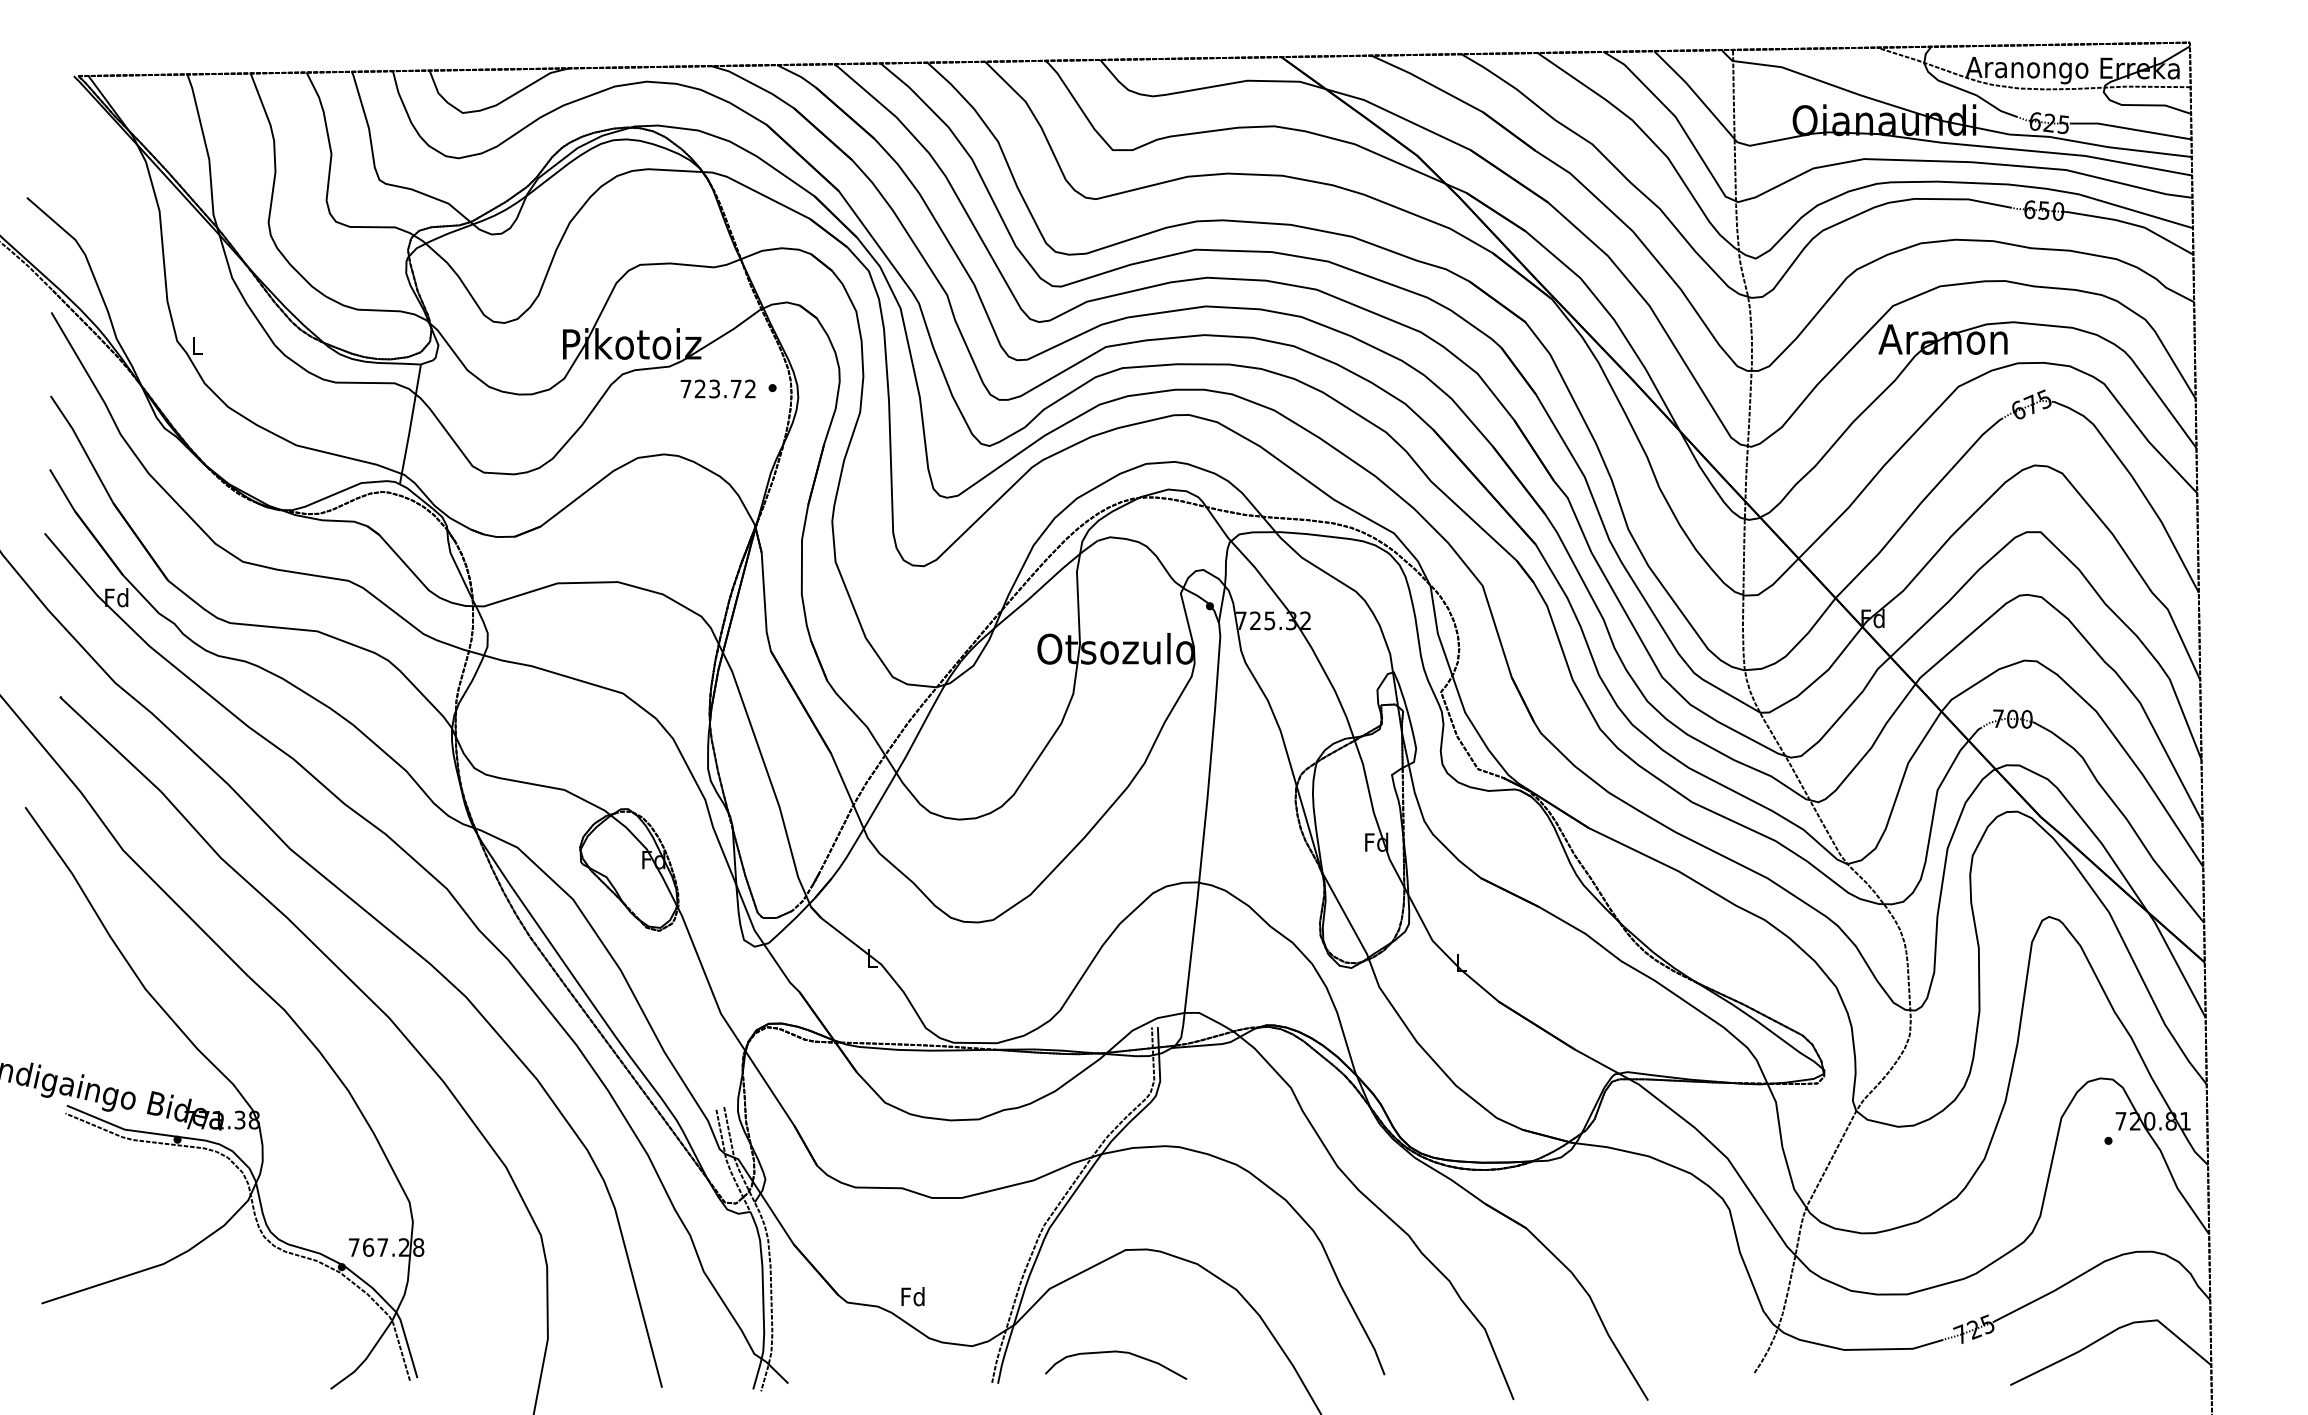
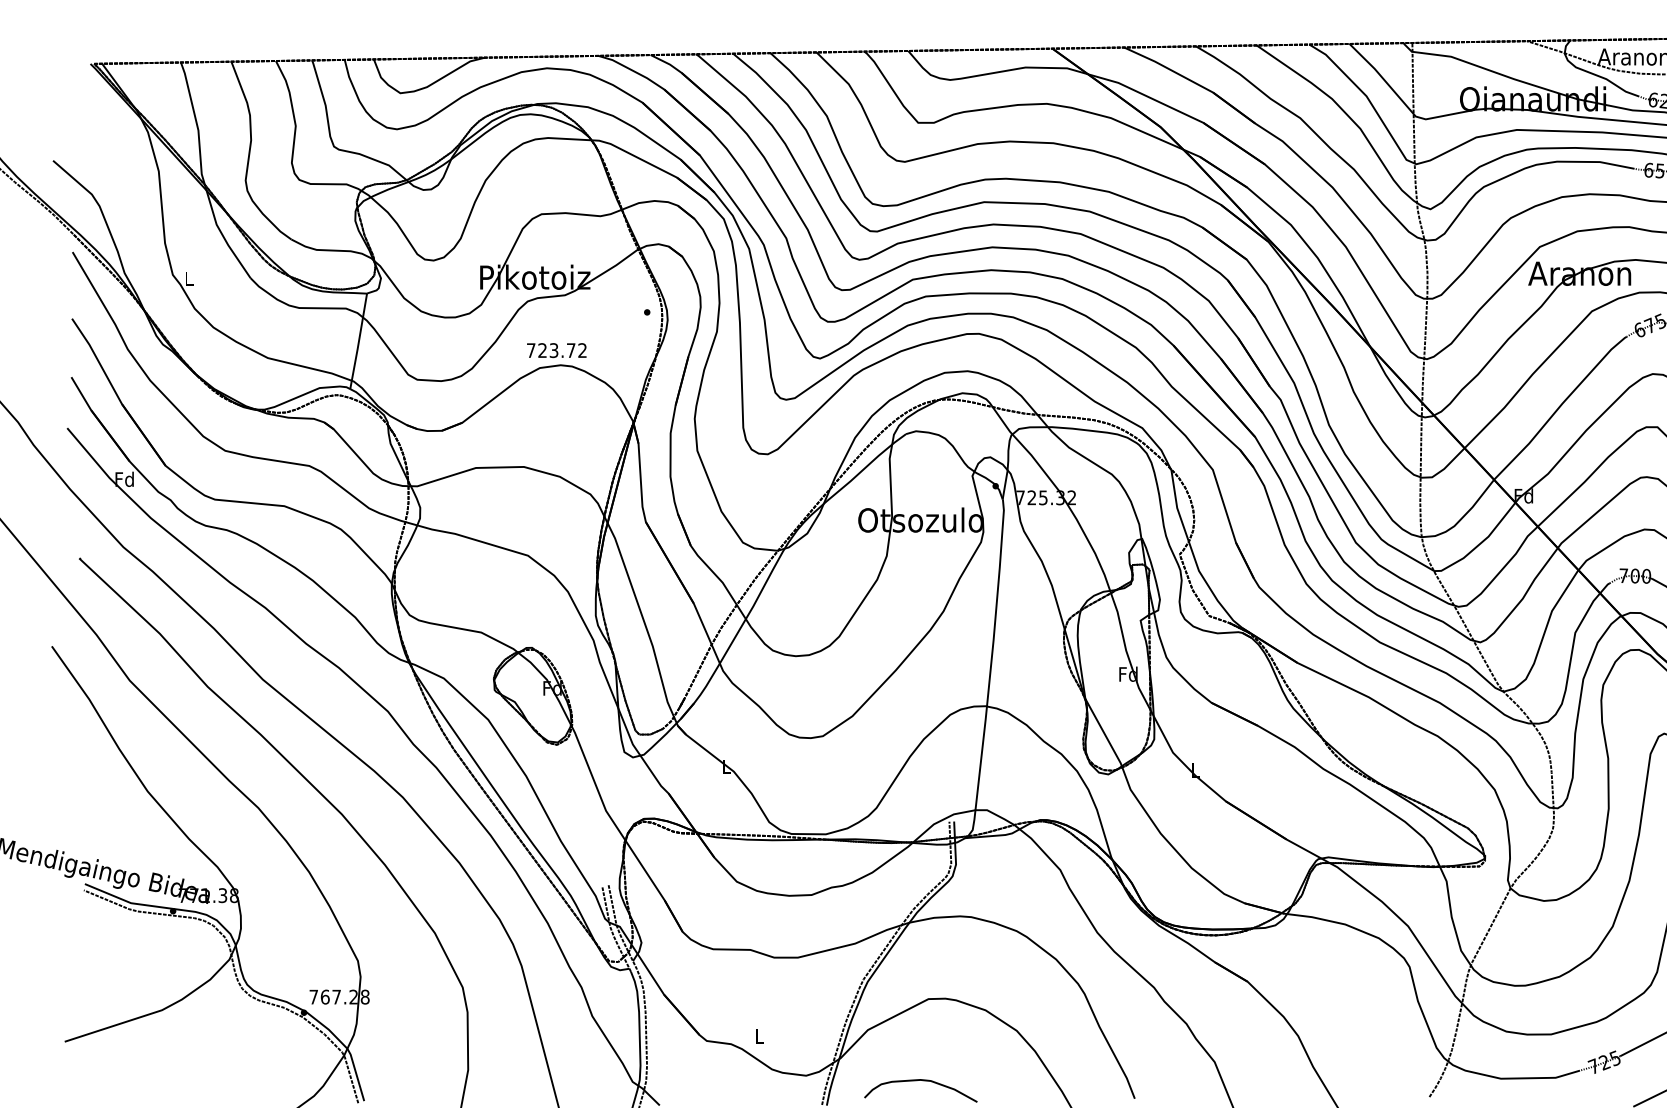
text: (717, 388) -> (556, 350), moved
text: (912, 1296) -> (758, 1036), Fd -> L

